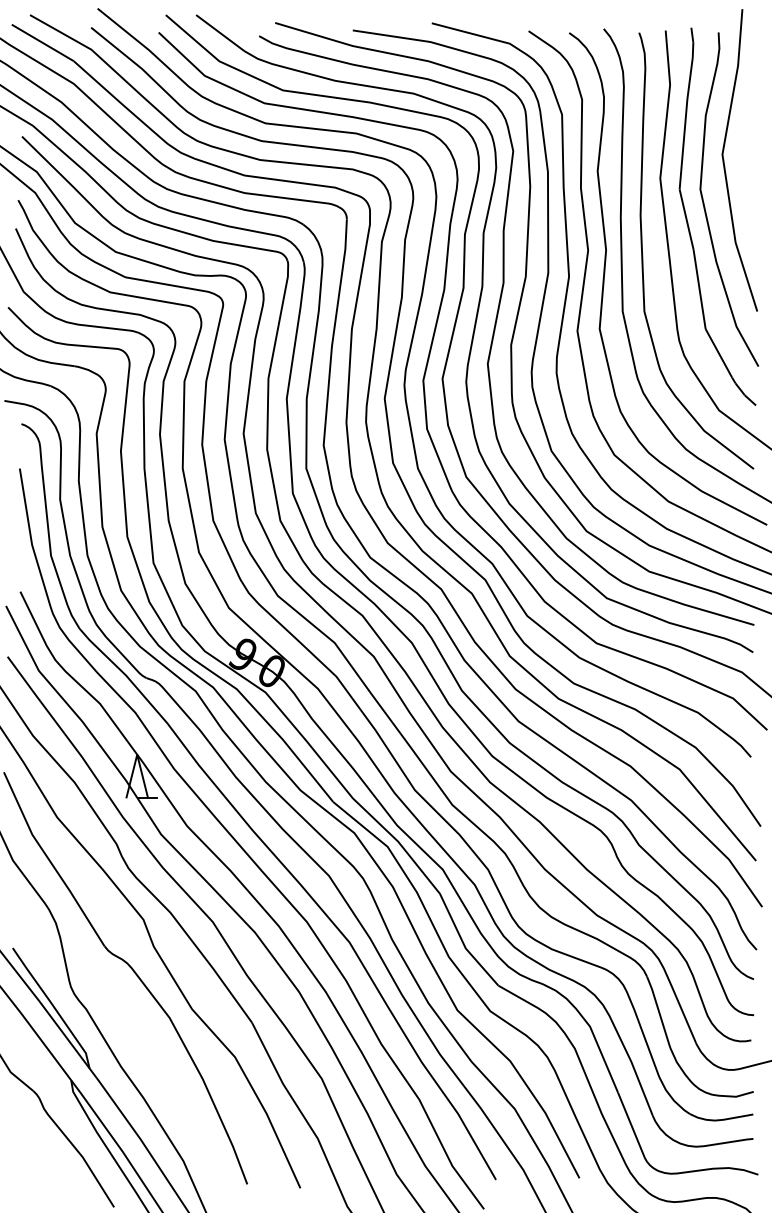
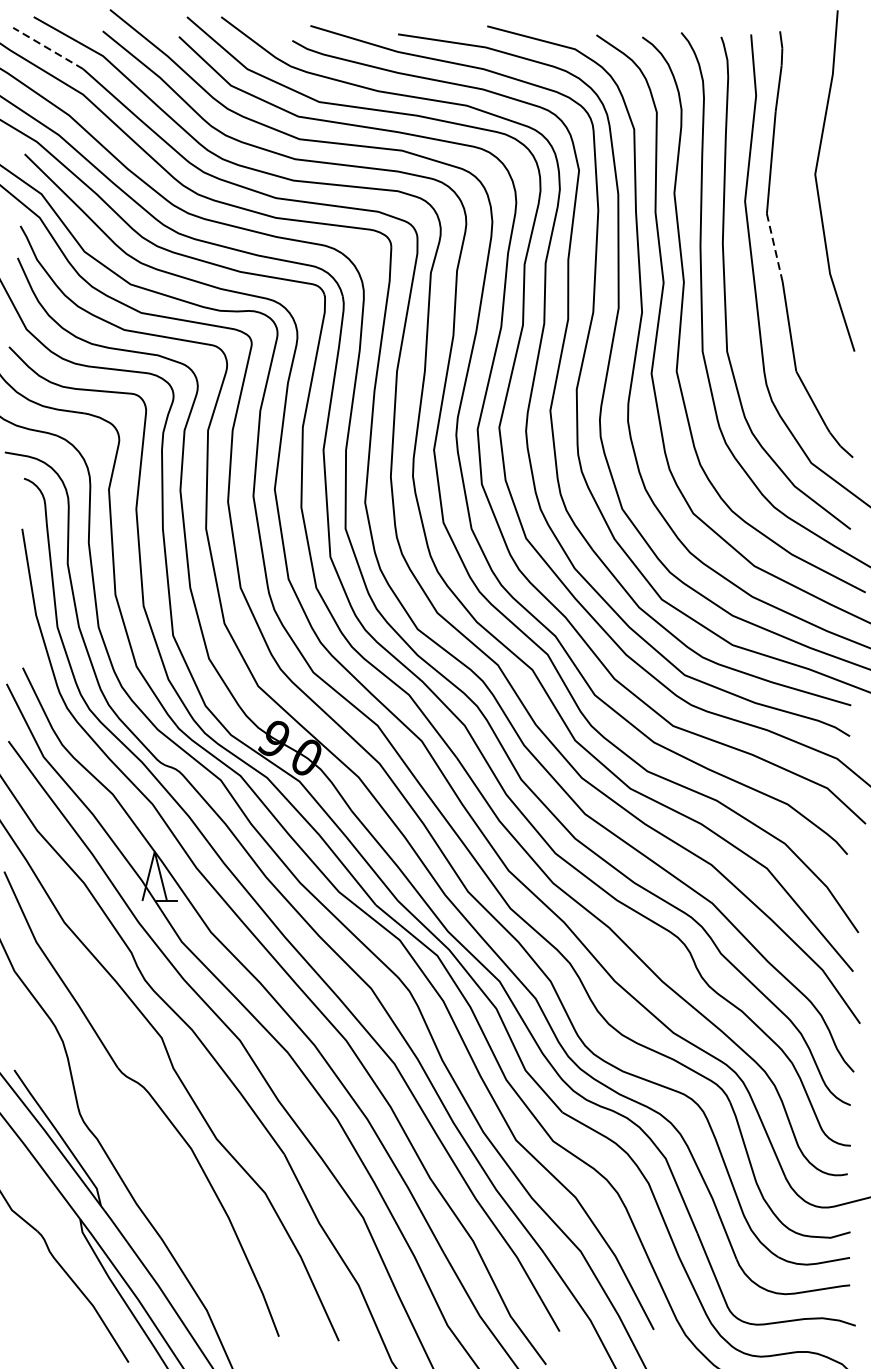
line: (42, 42) -> (47, 47), solid -> dashed
curve: (705, 206) -> (796, 233), removed
line: (686, 219) -> (774, 247), solid -> dashed

